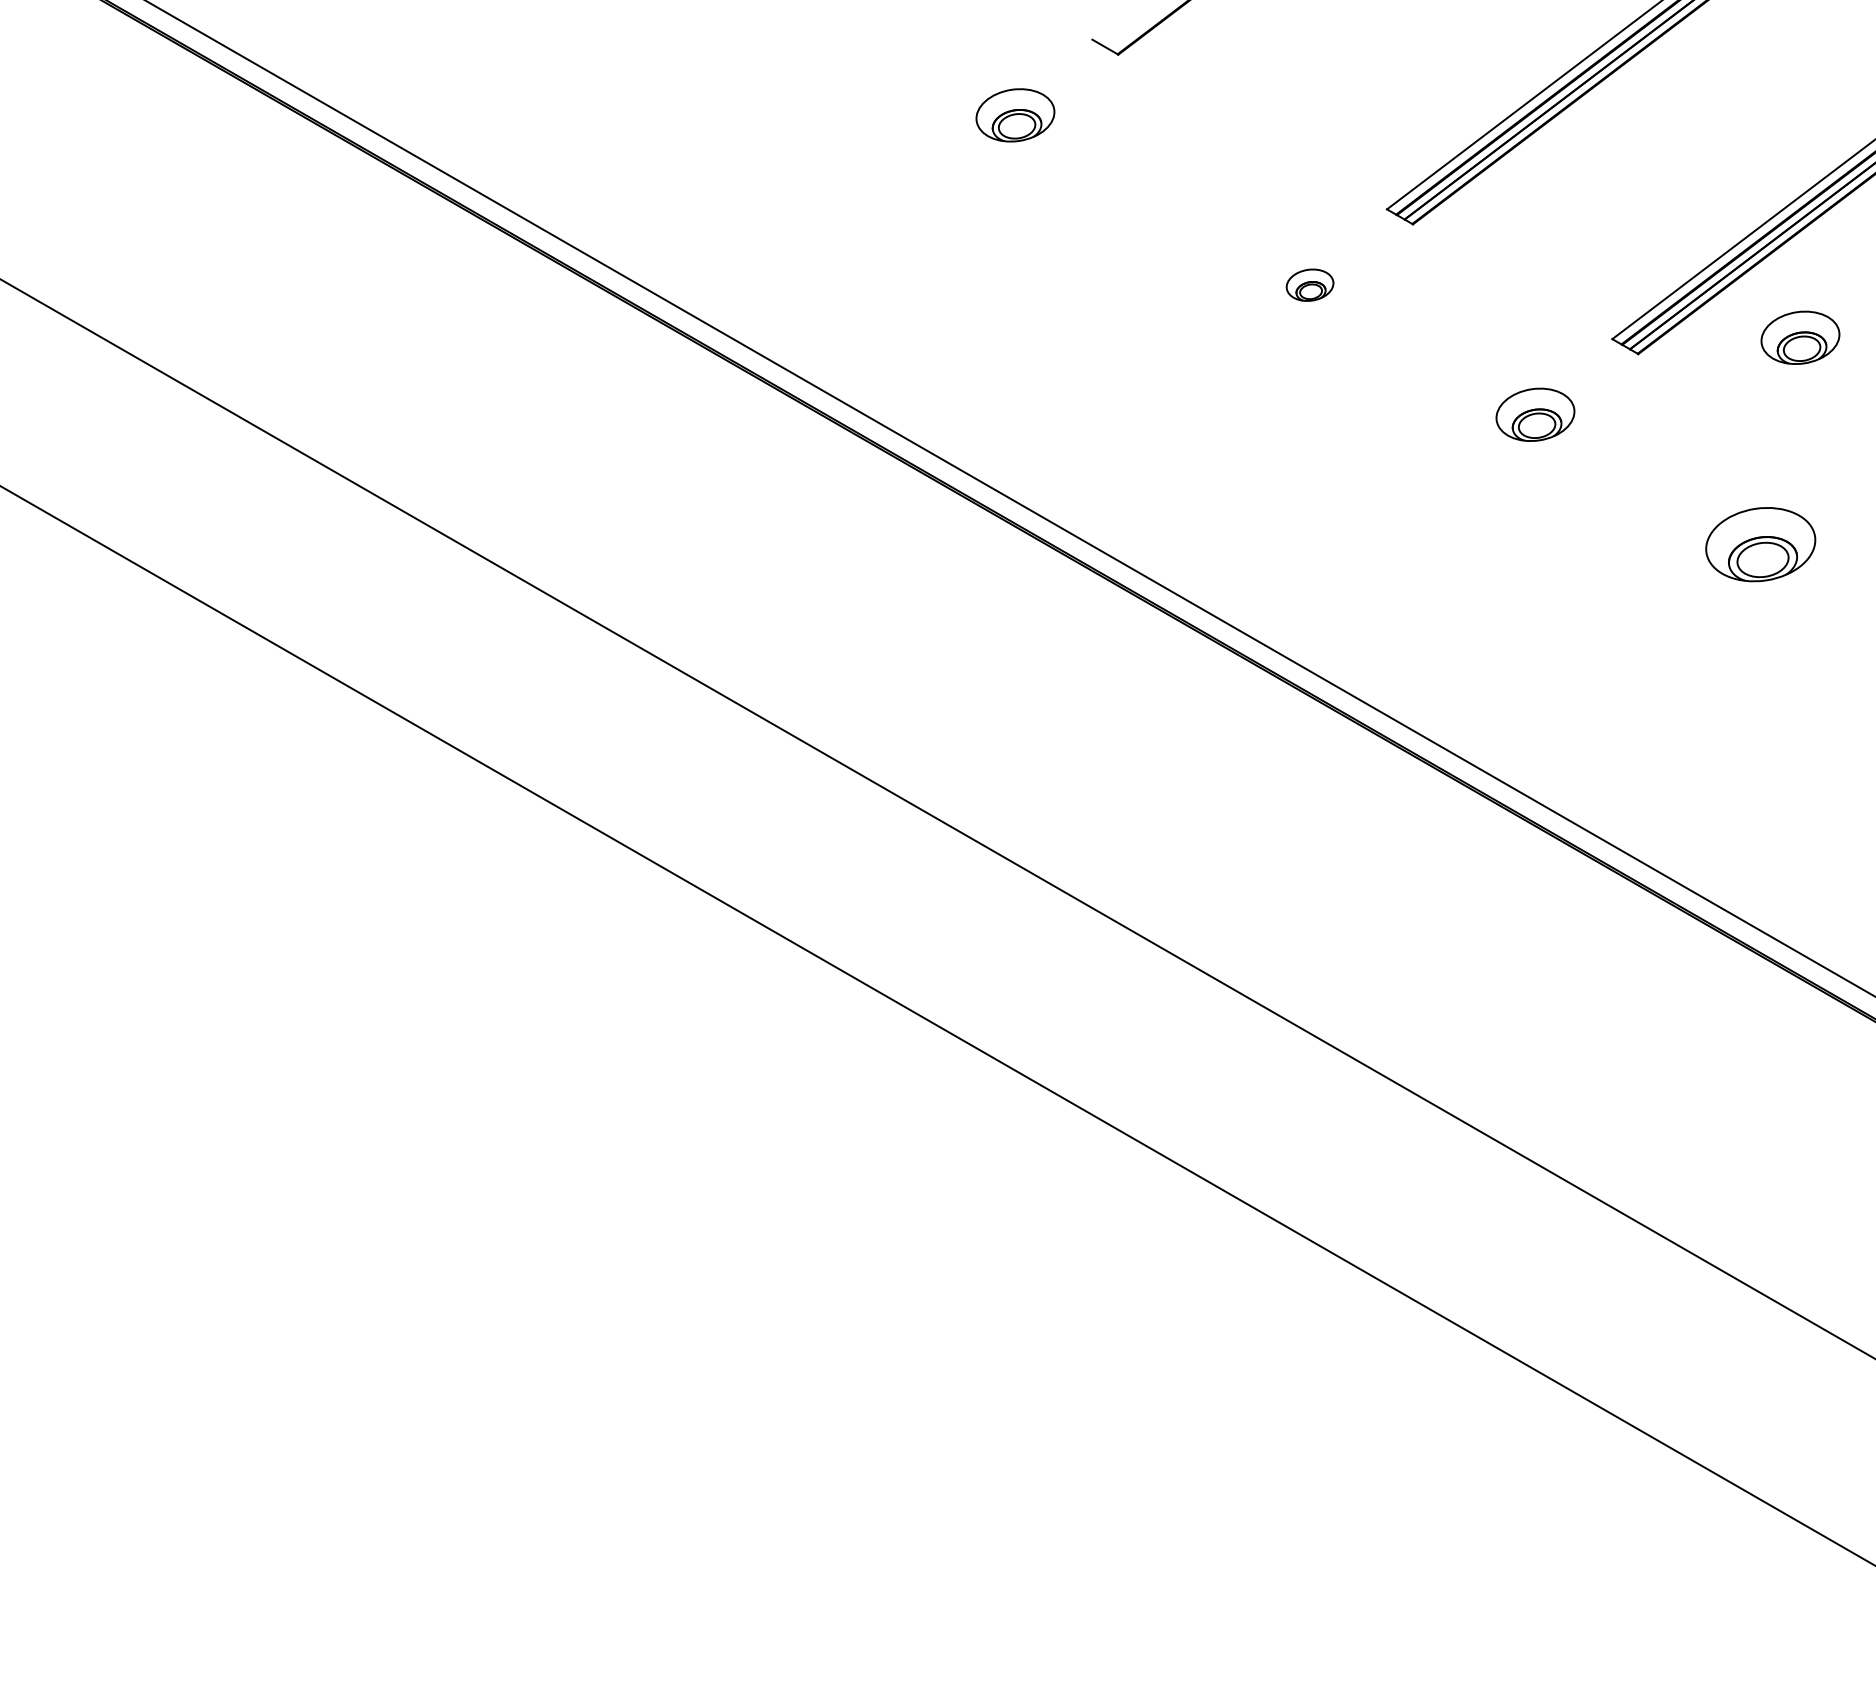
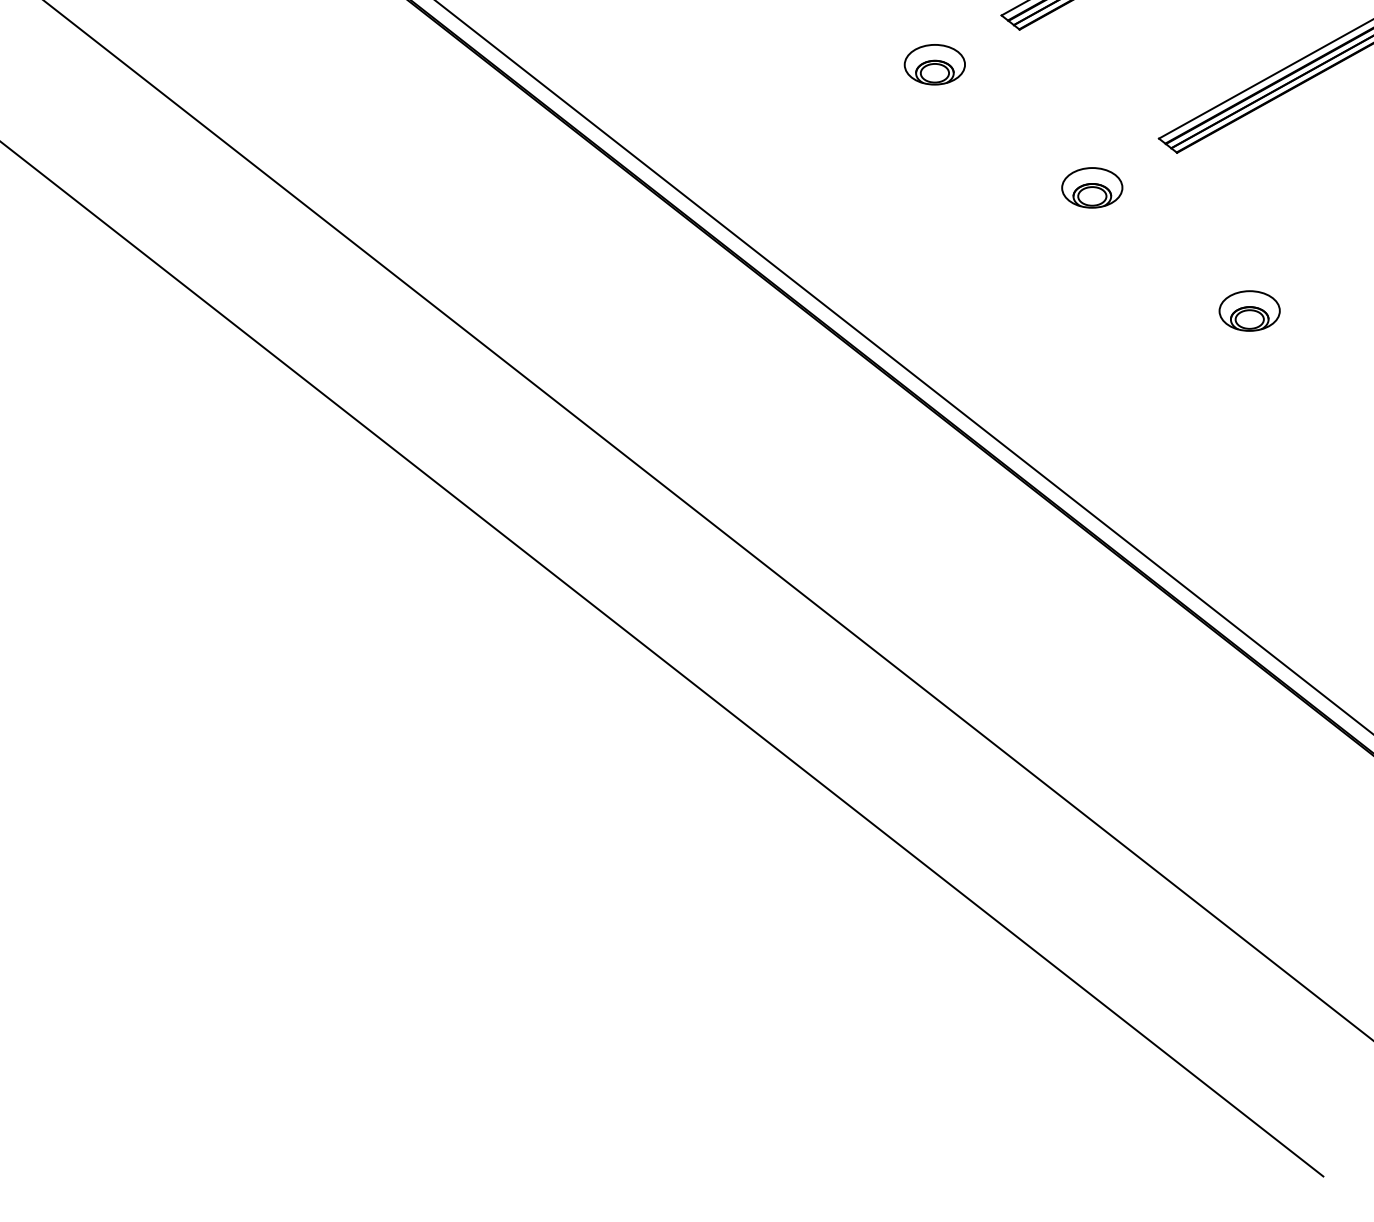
part: (1309, 285) -> (934, 65), size x1.67
part: (1800, 337) -> (1302, 157), removed
part: (1760, 544) -> (1249, 310), size x0.71

